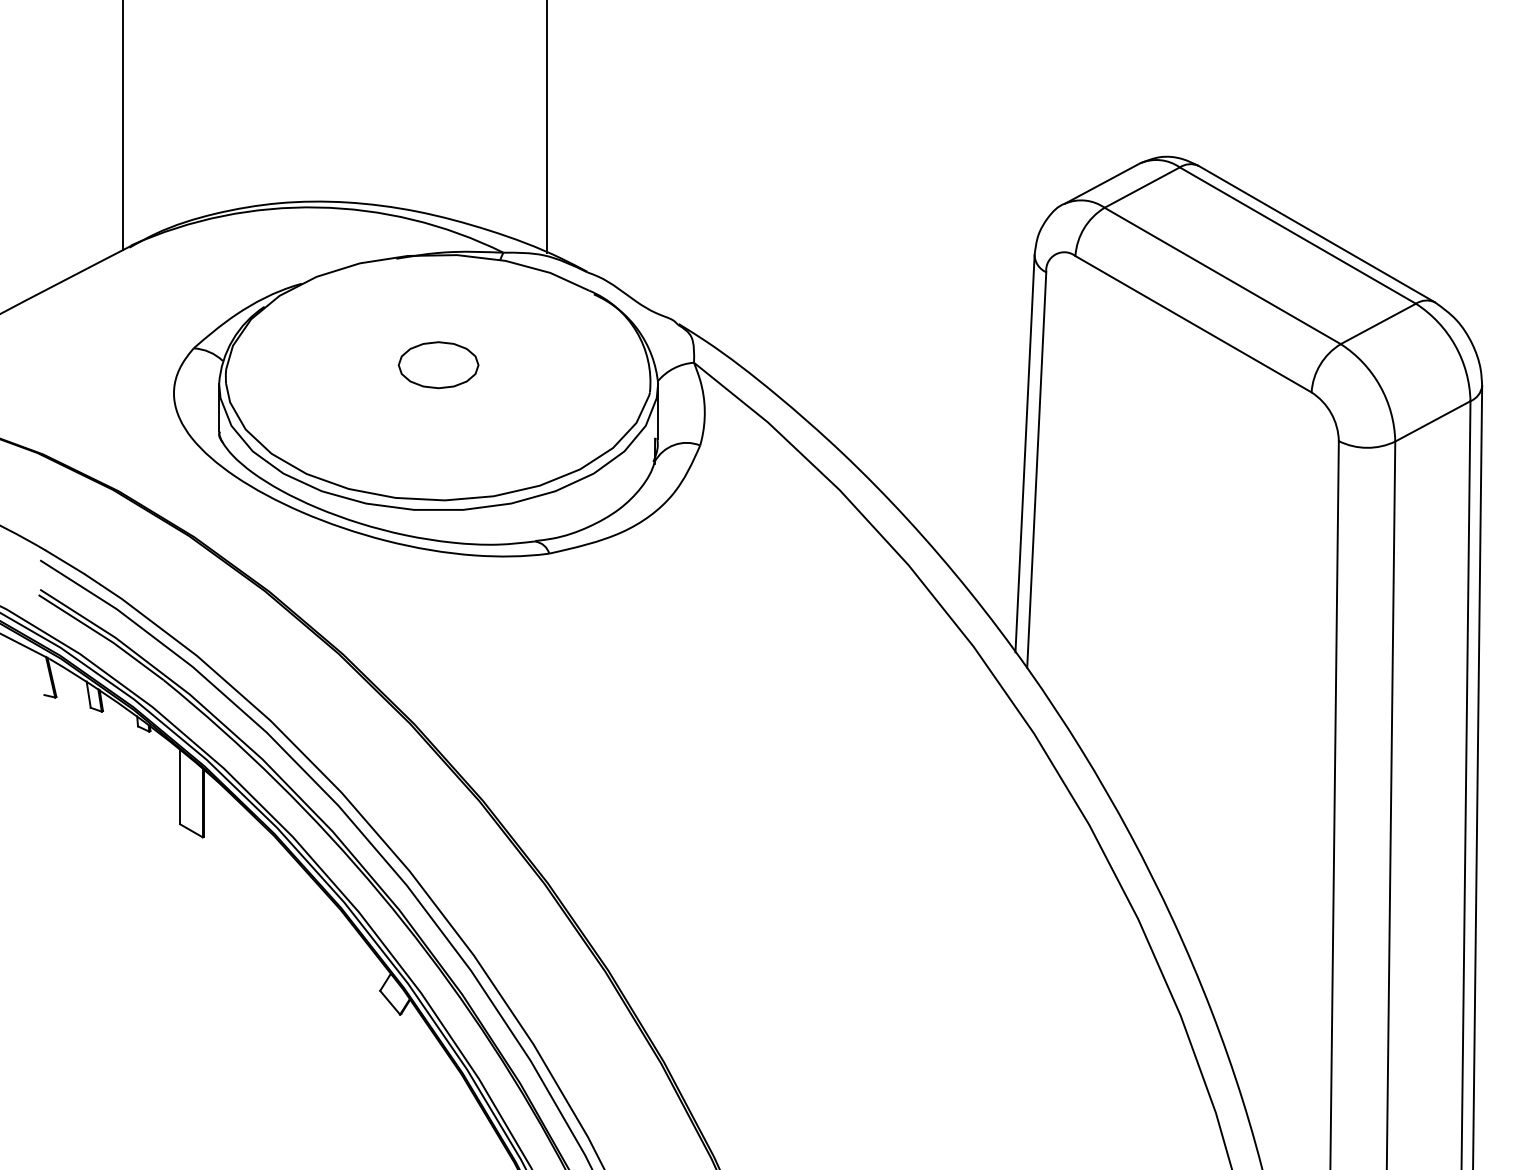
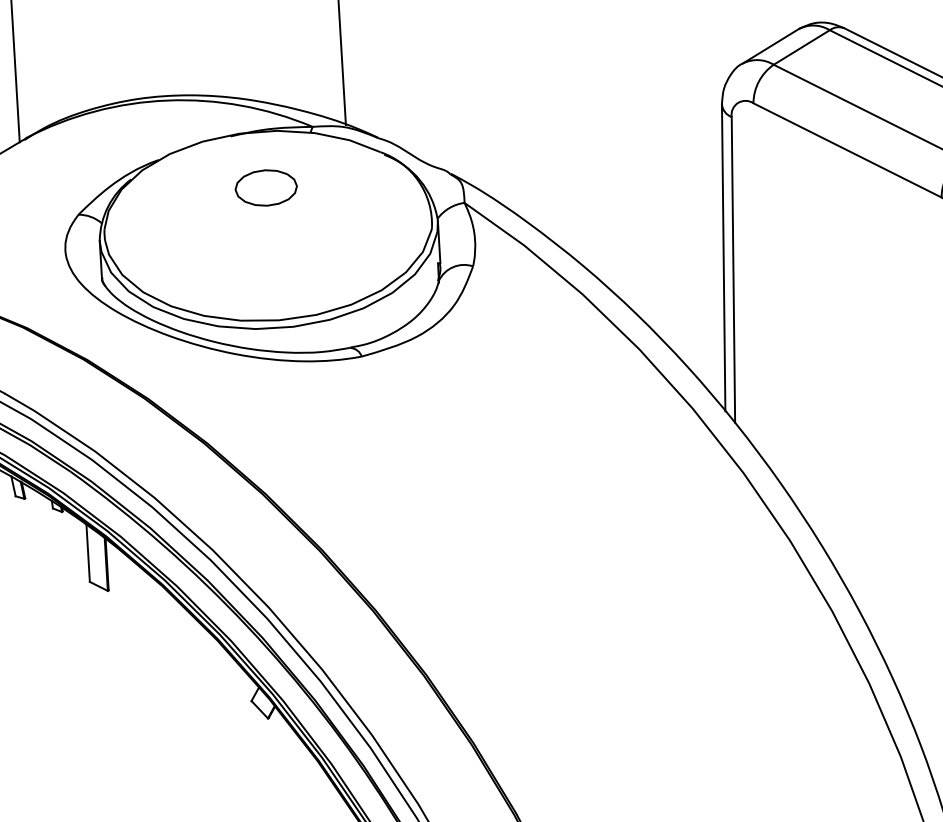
part: (438, 365) -> (266, 188), moved

